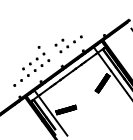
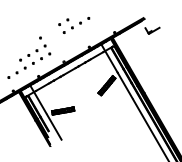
part: (69, 44) -> (74, 25), moved

